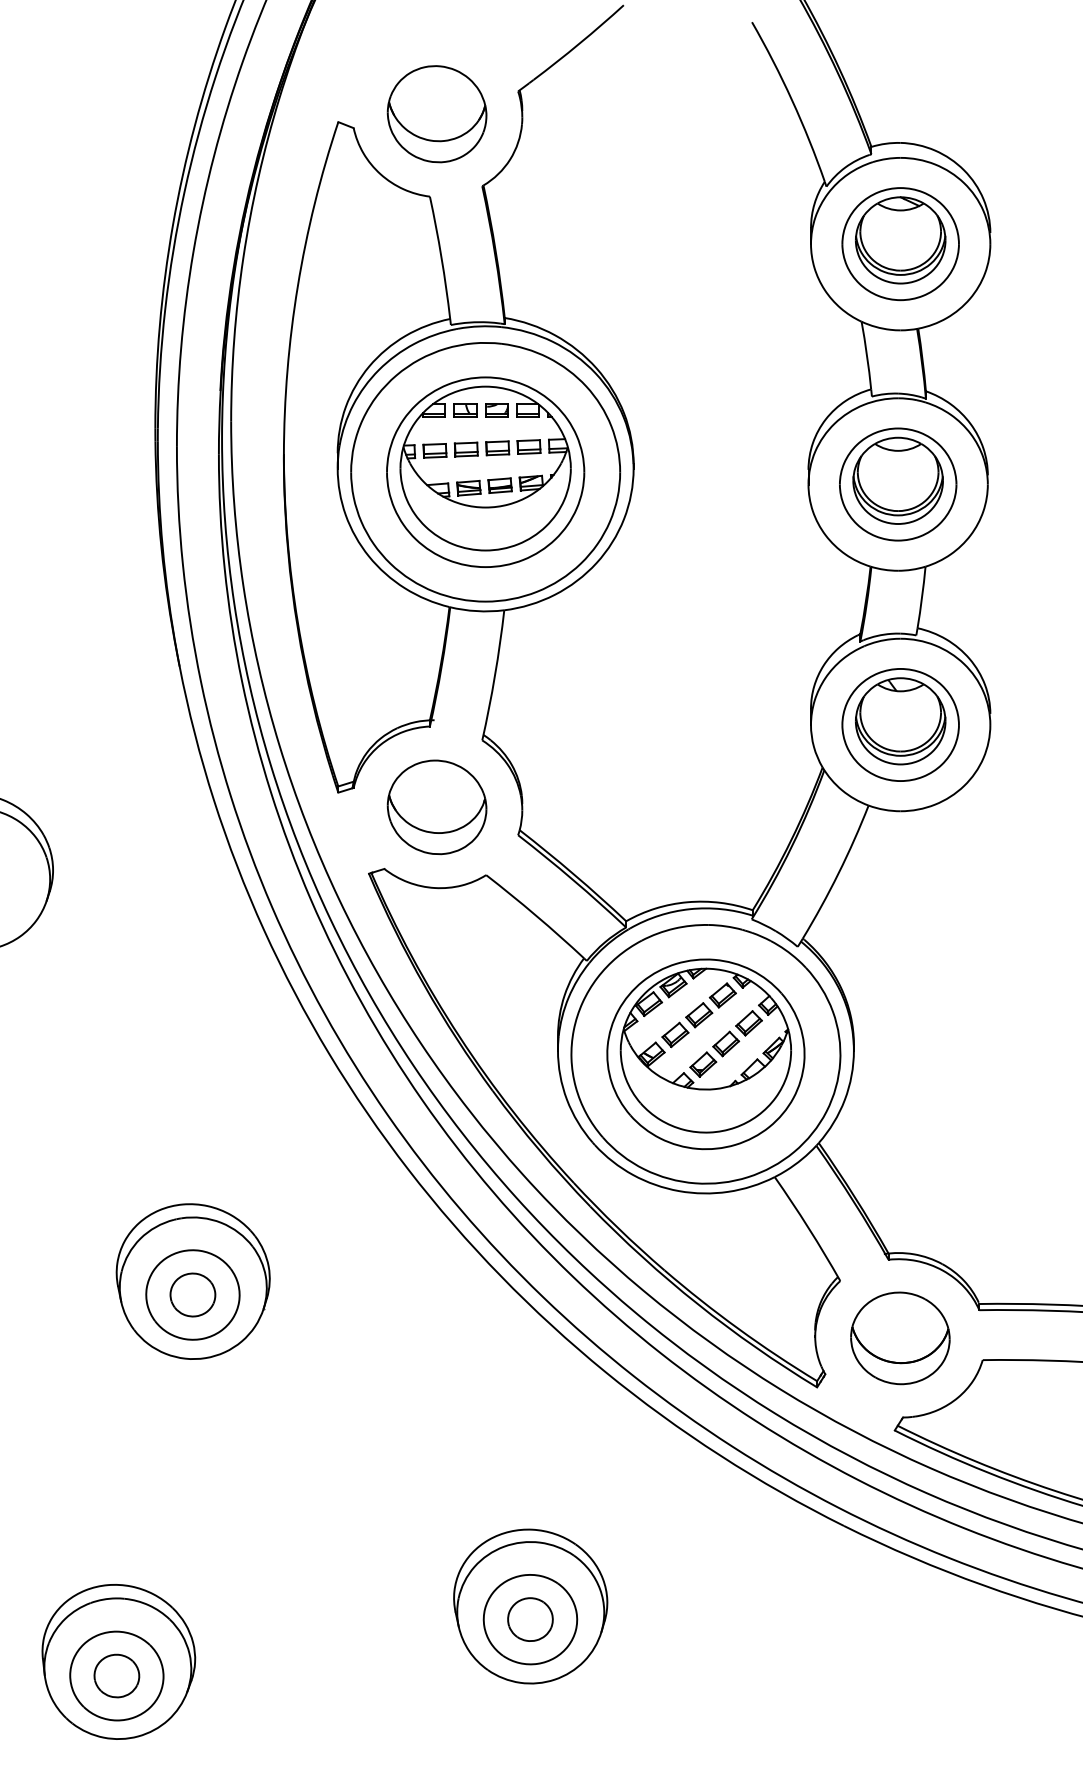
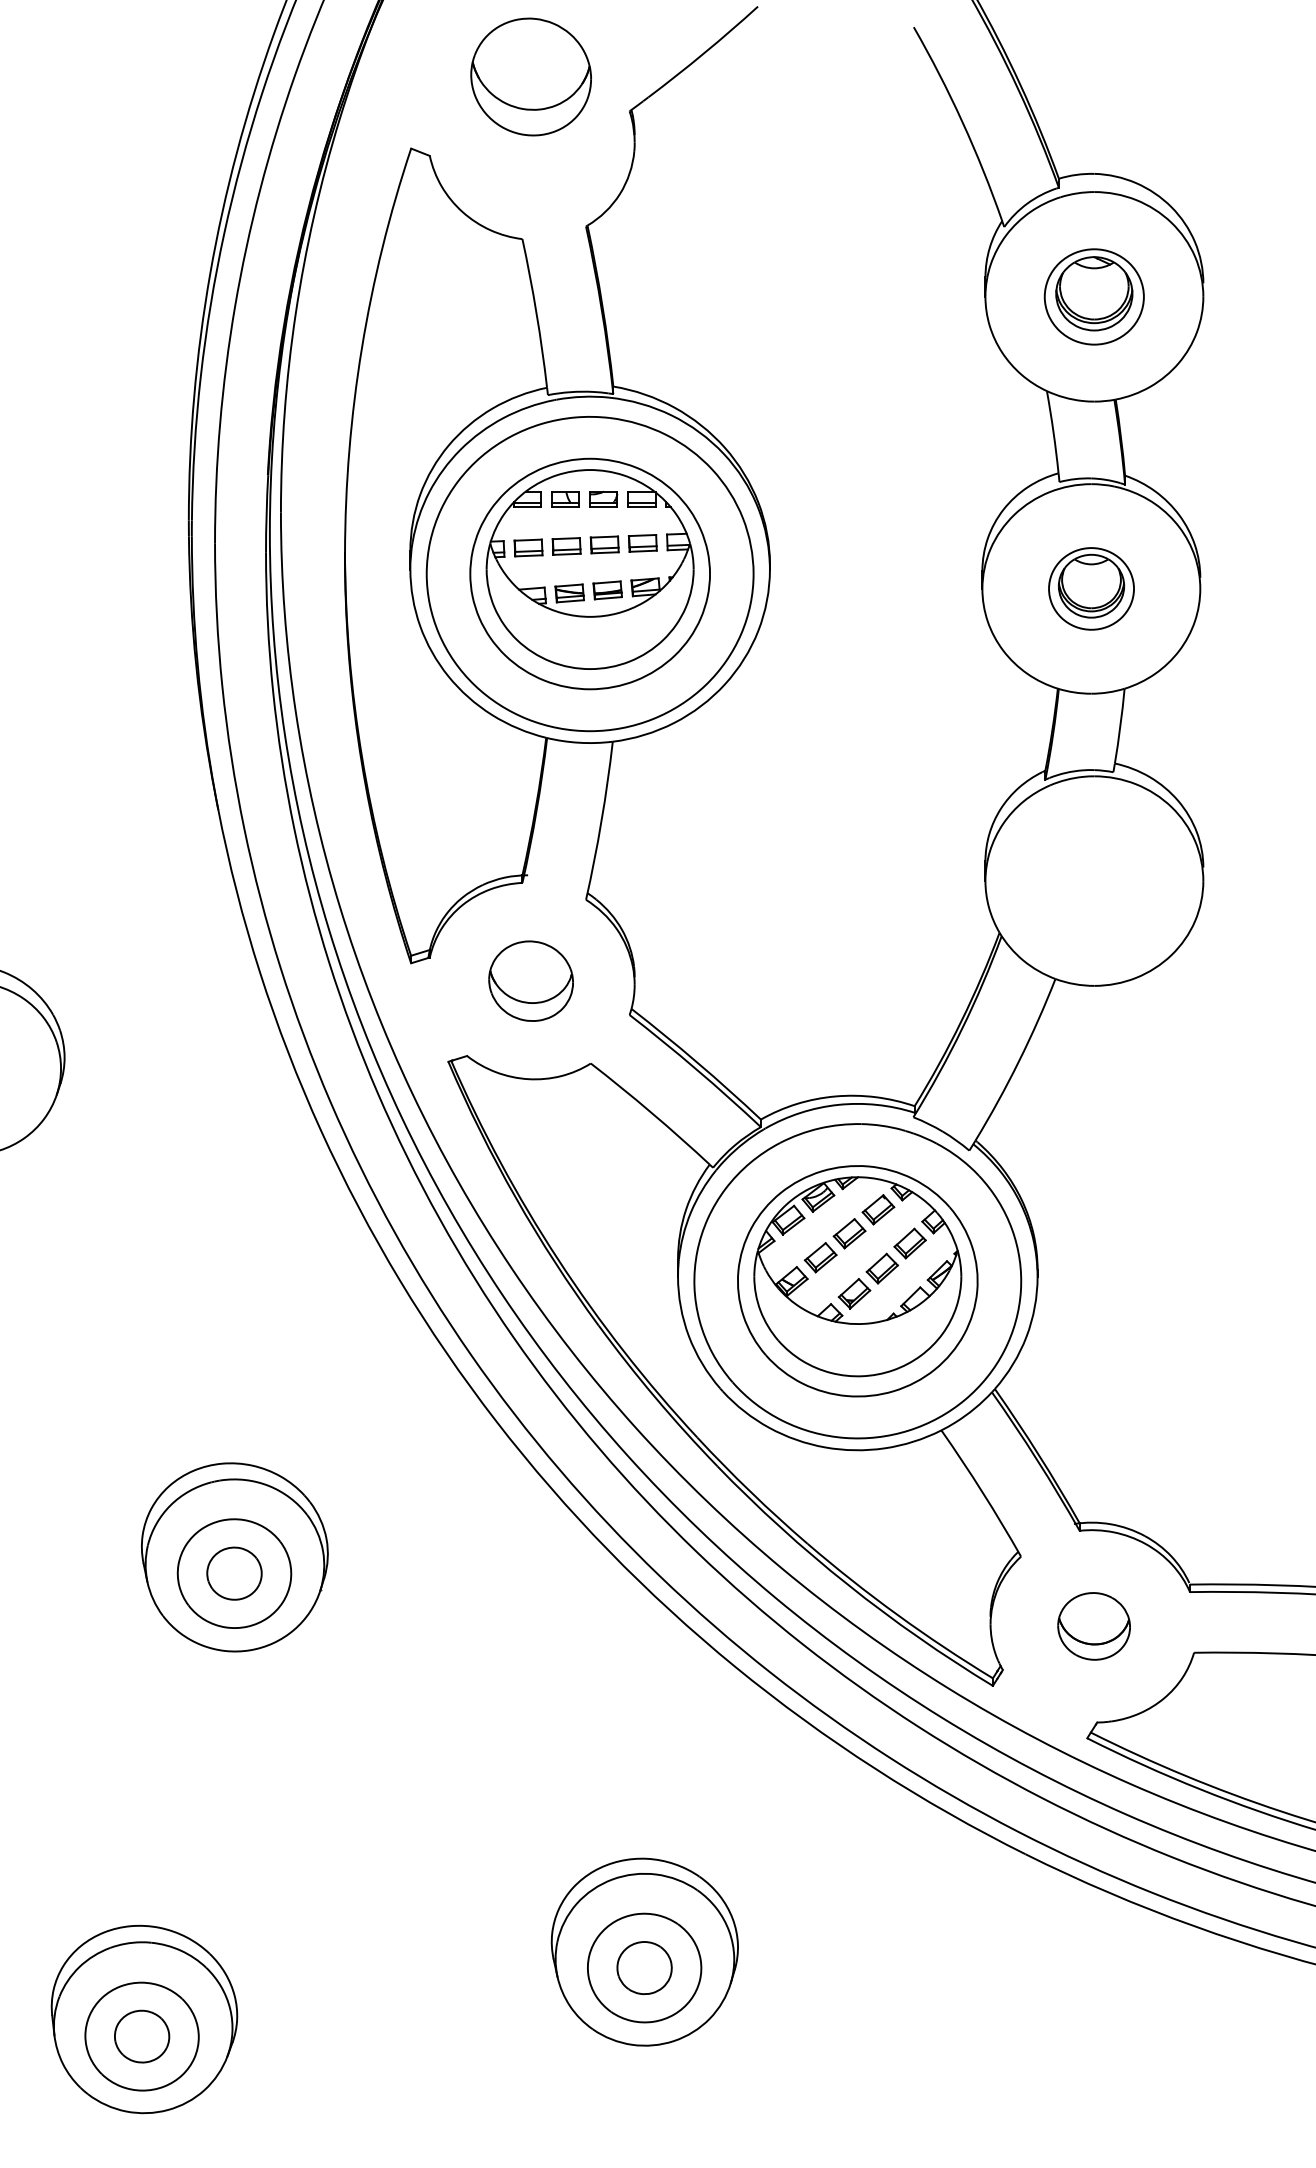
part: (436, 114) -> (530, 77), moved
part: (900, 244) -> (1094, 297), size x0.7
part: (898, 484) -> (1091, 588), size x0.6
part: (900, 724) -> (1094, 880), removed
part: (436, 807) -> (530, 981), size x0.7
part: (900, 1338) -> (1094, 1626), size x0.6

